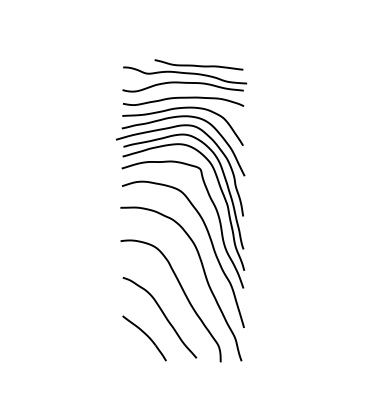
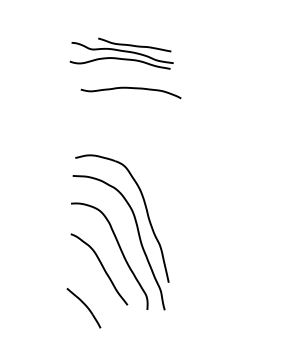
part: (184, 75) -> (122, 52), moved
part: (204, 186) -> (143, 162), removed
part: (144, 338) -> (83, 308), moved

